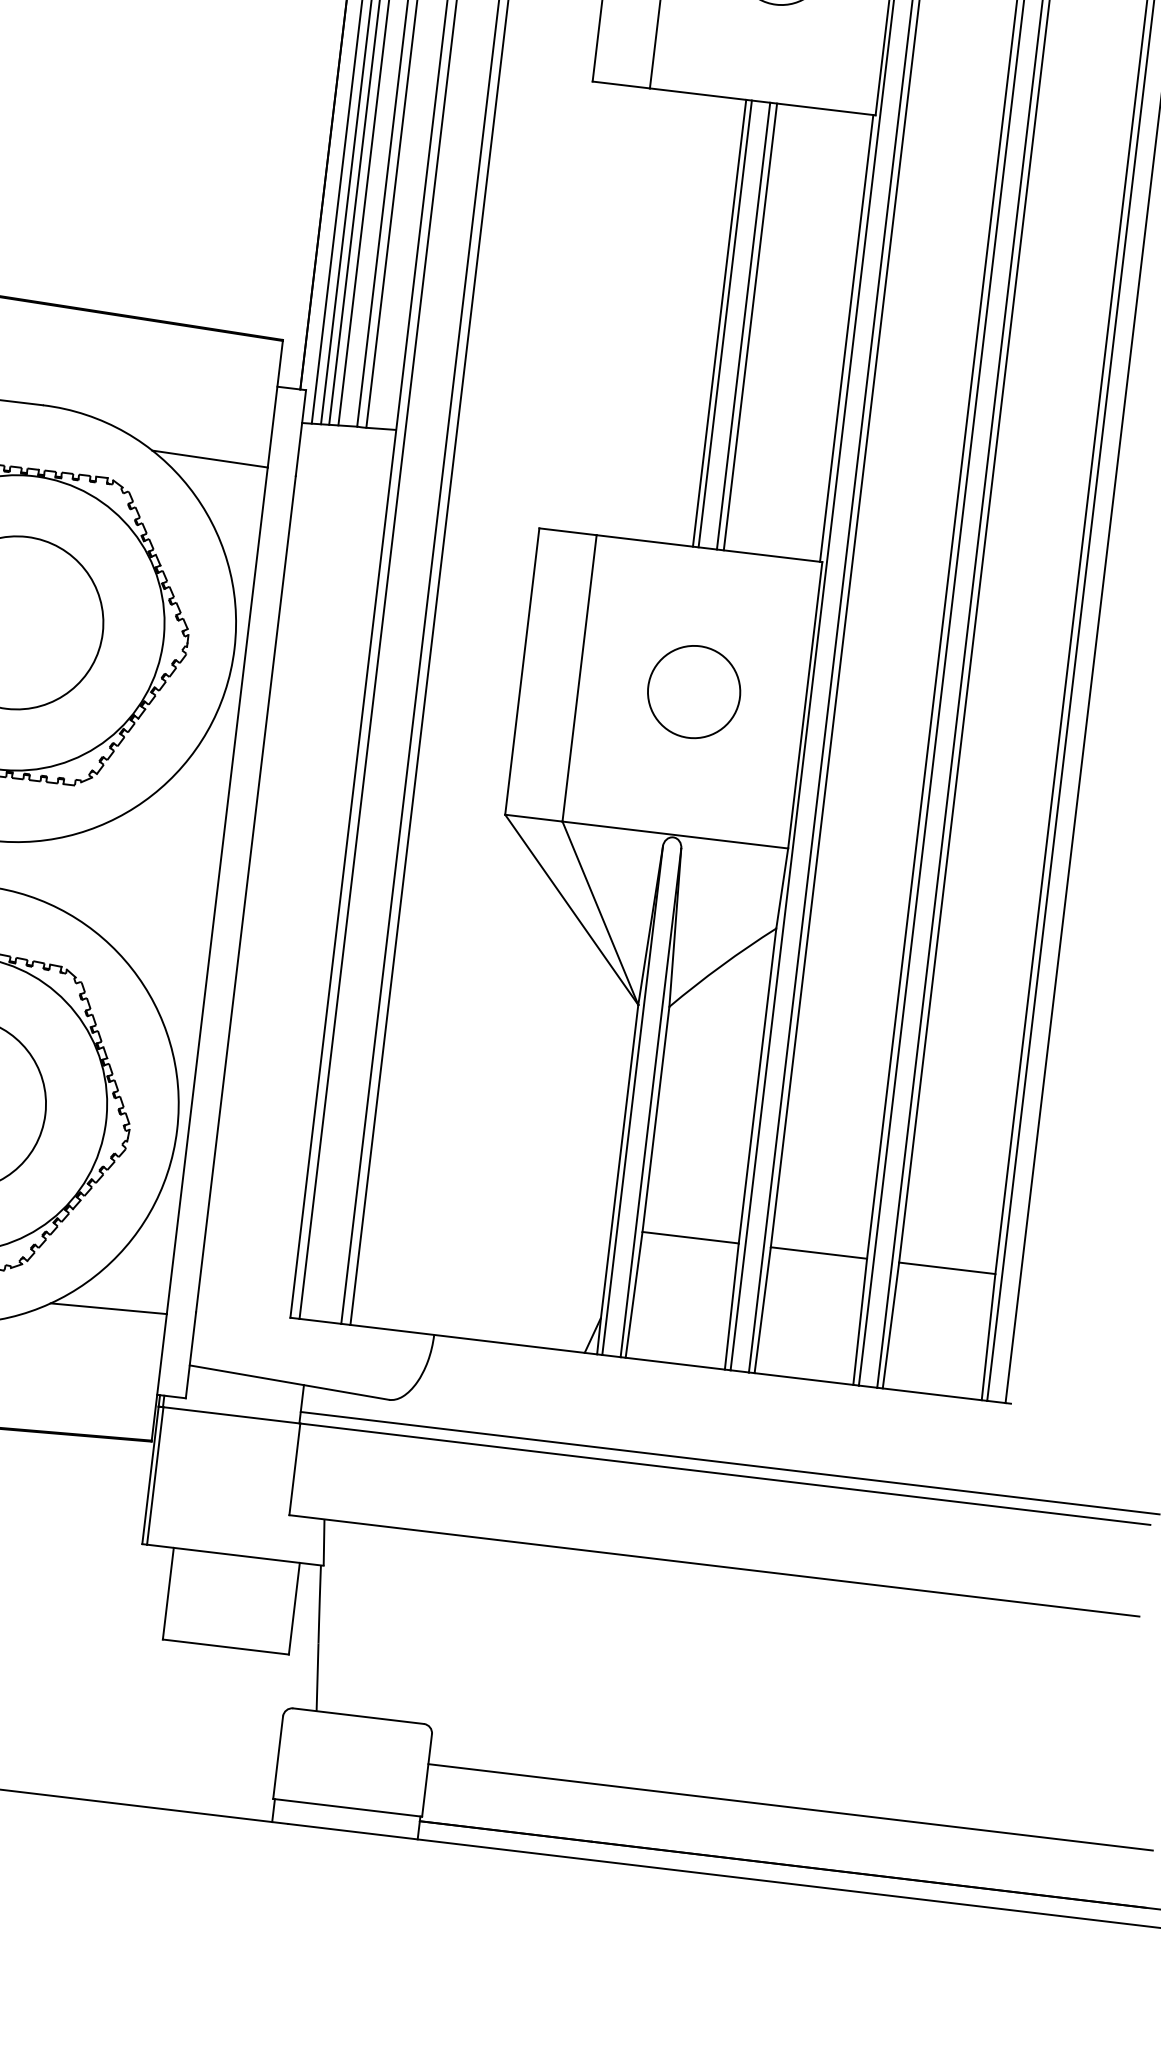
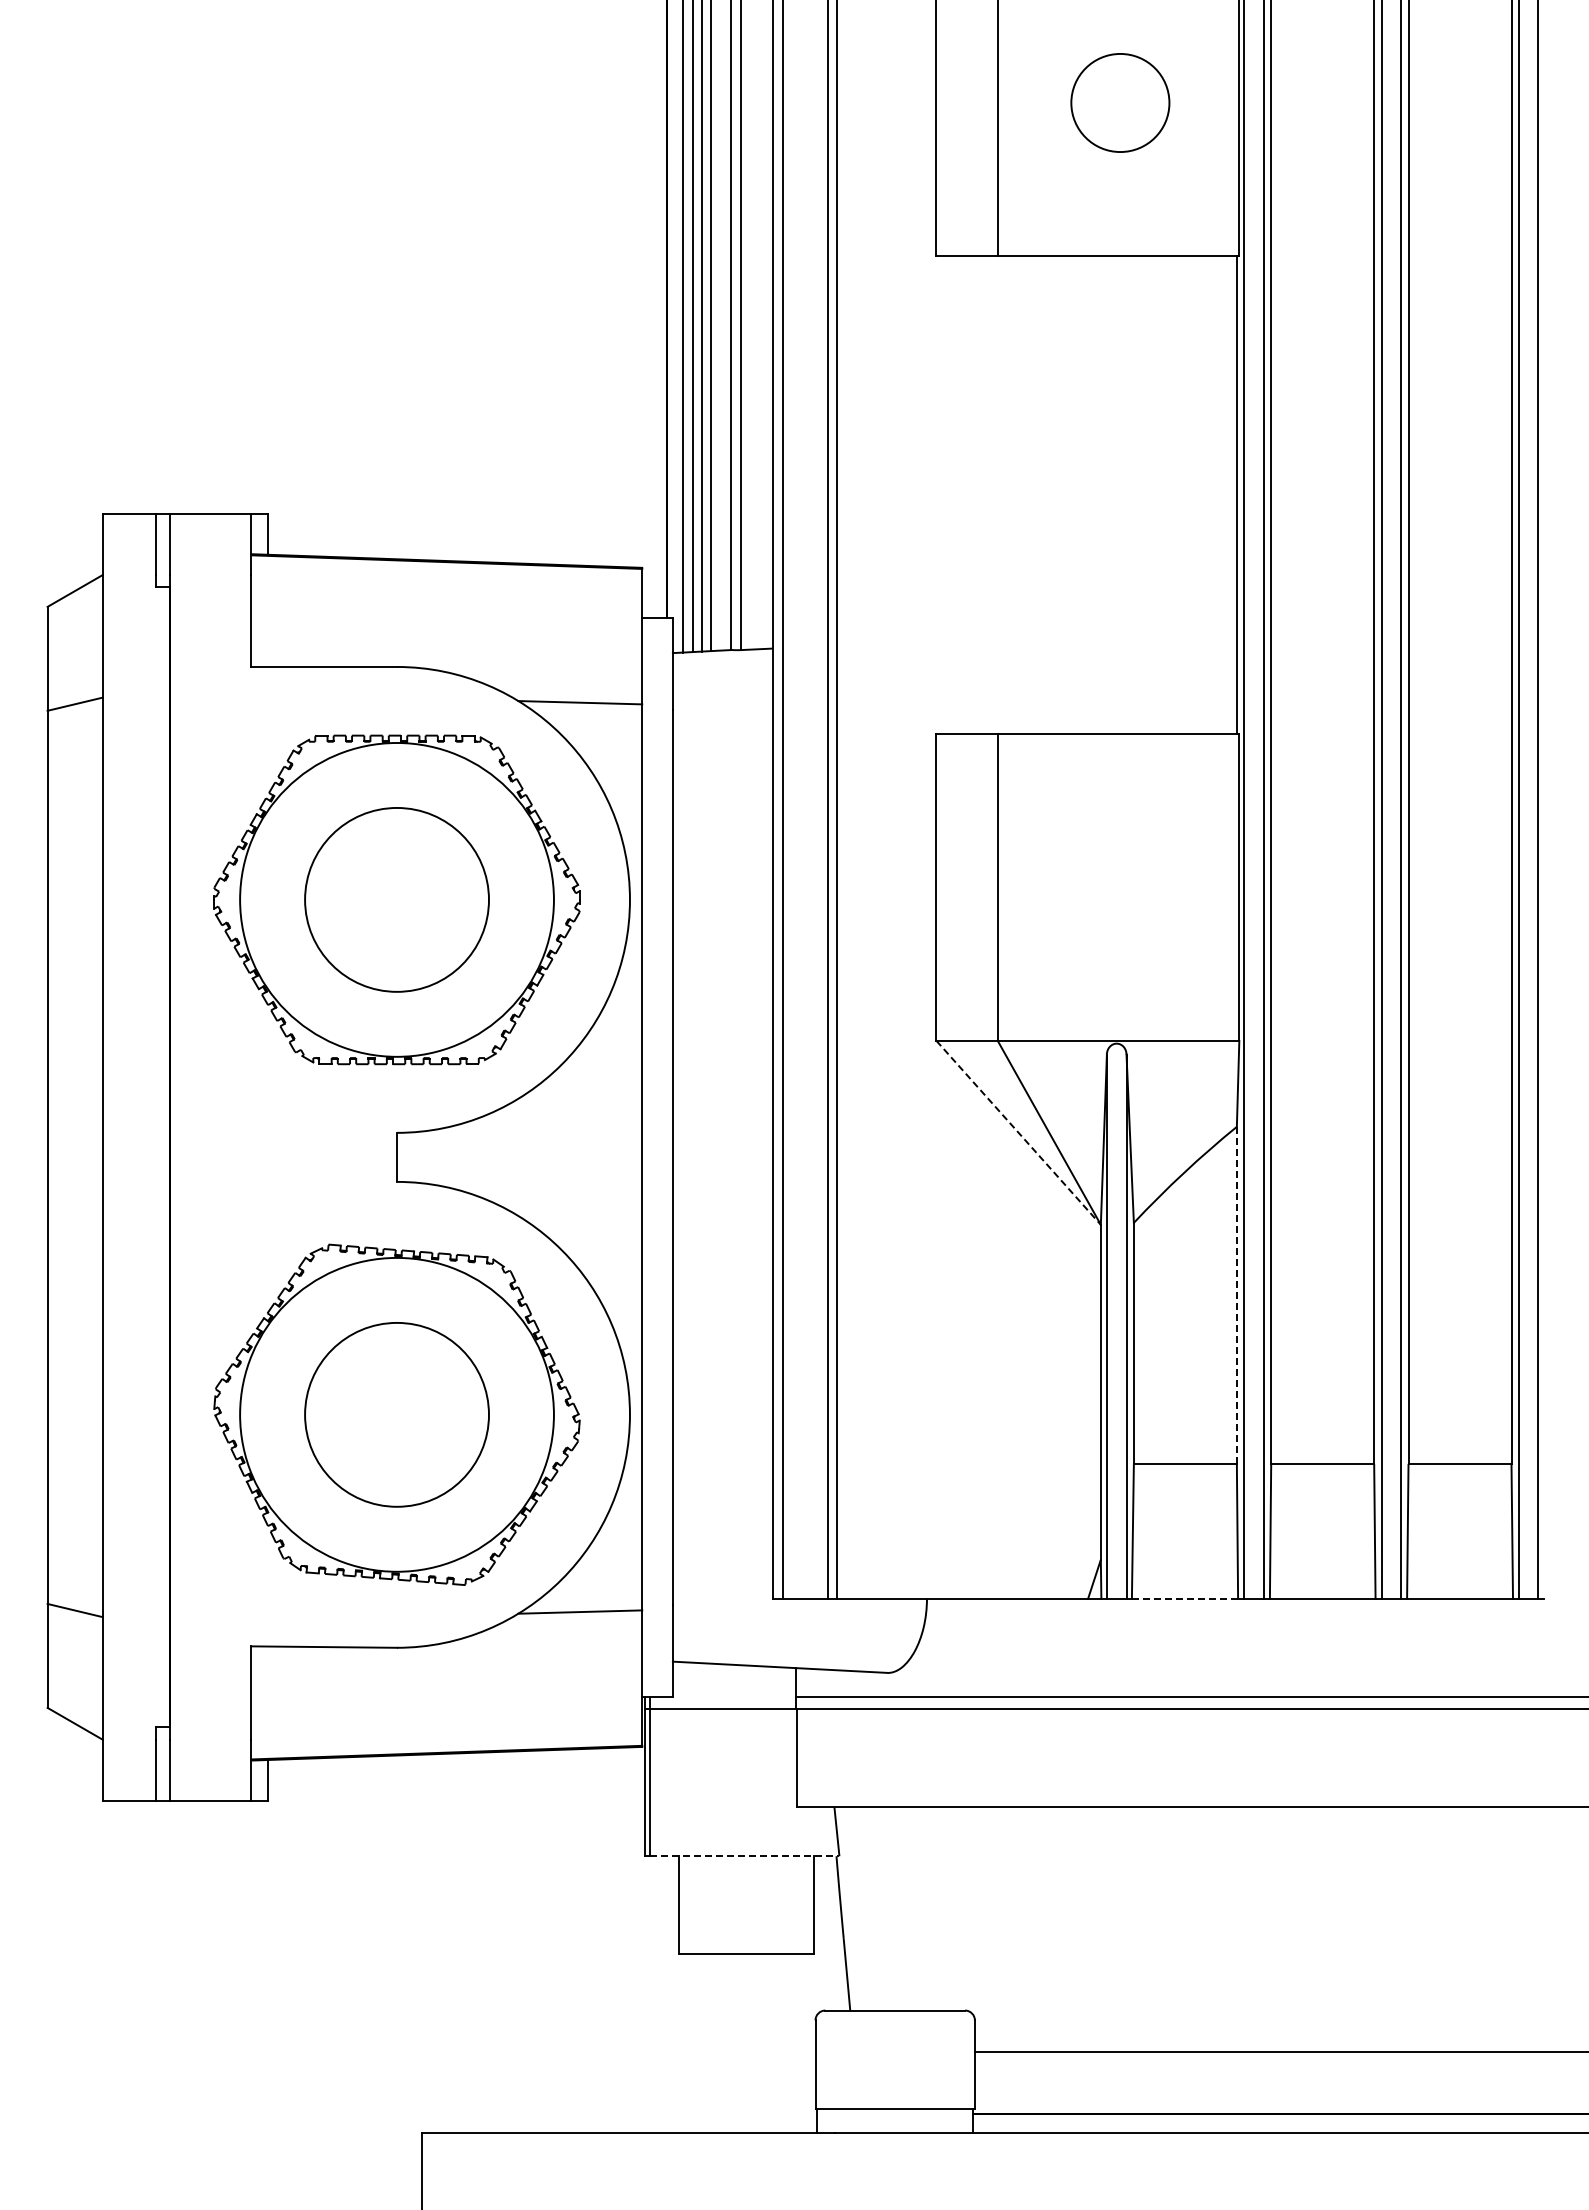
line: (719, 323) -> (1100, 495), removed
line: (724, 324) -> (1106, 495), removed
line: (743, 326) -> (1126, 495), removed
line: (750, 327) -> (1133, 495), removed
circle: (694, 691) -> (1120, 887), removed
line: (572, 910) -> (1019, 1133), solid -> dashed
line: (757, 1086) -> (1236, 1295), solid -> dashed
line: (675, 1363) -> (1185, 1598), solid -> dashed
line: (234, 1555) -> (744, 1856), solid -> dashed

